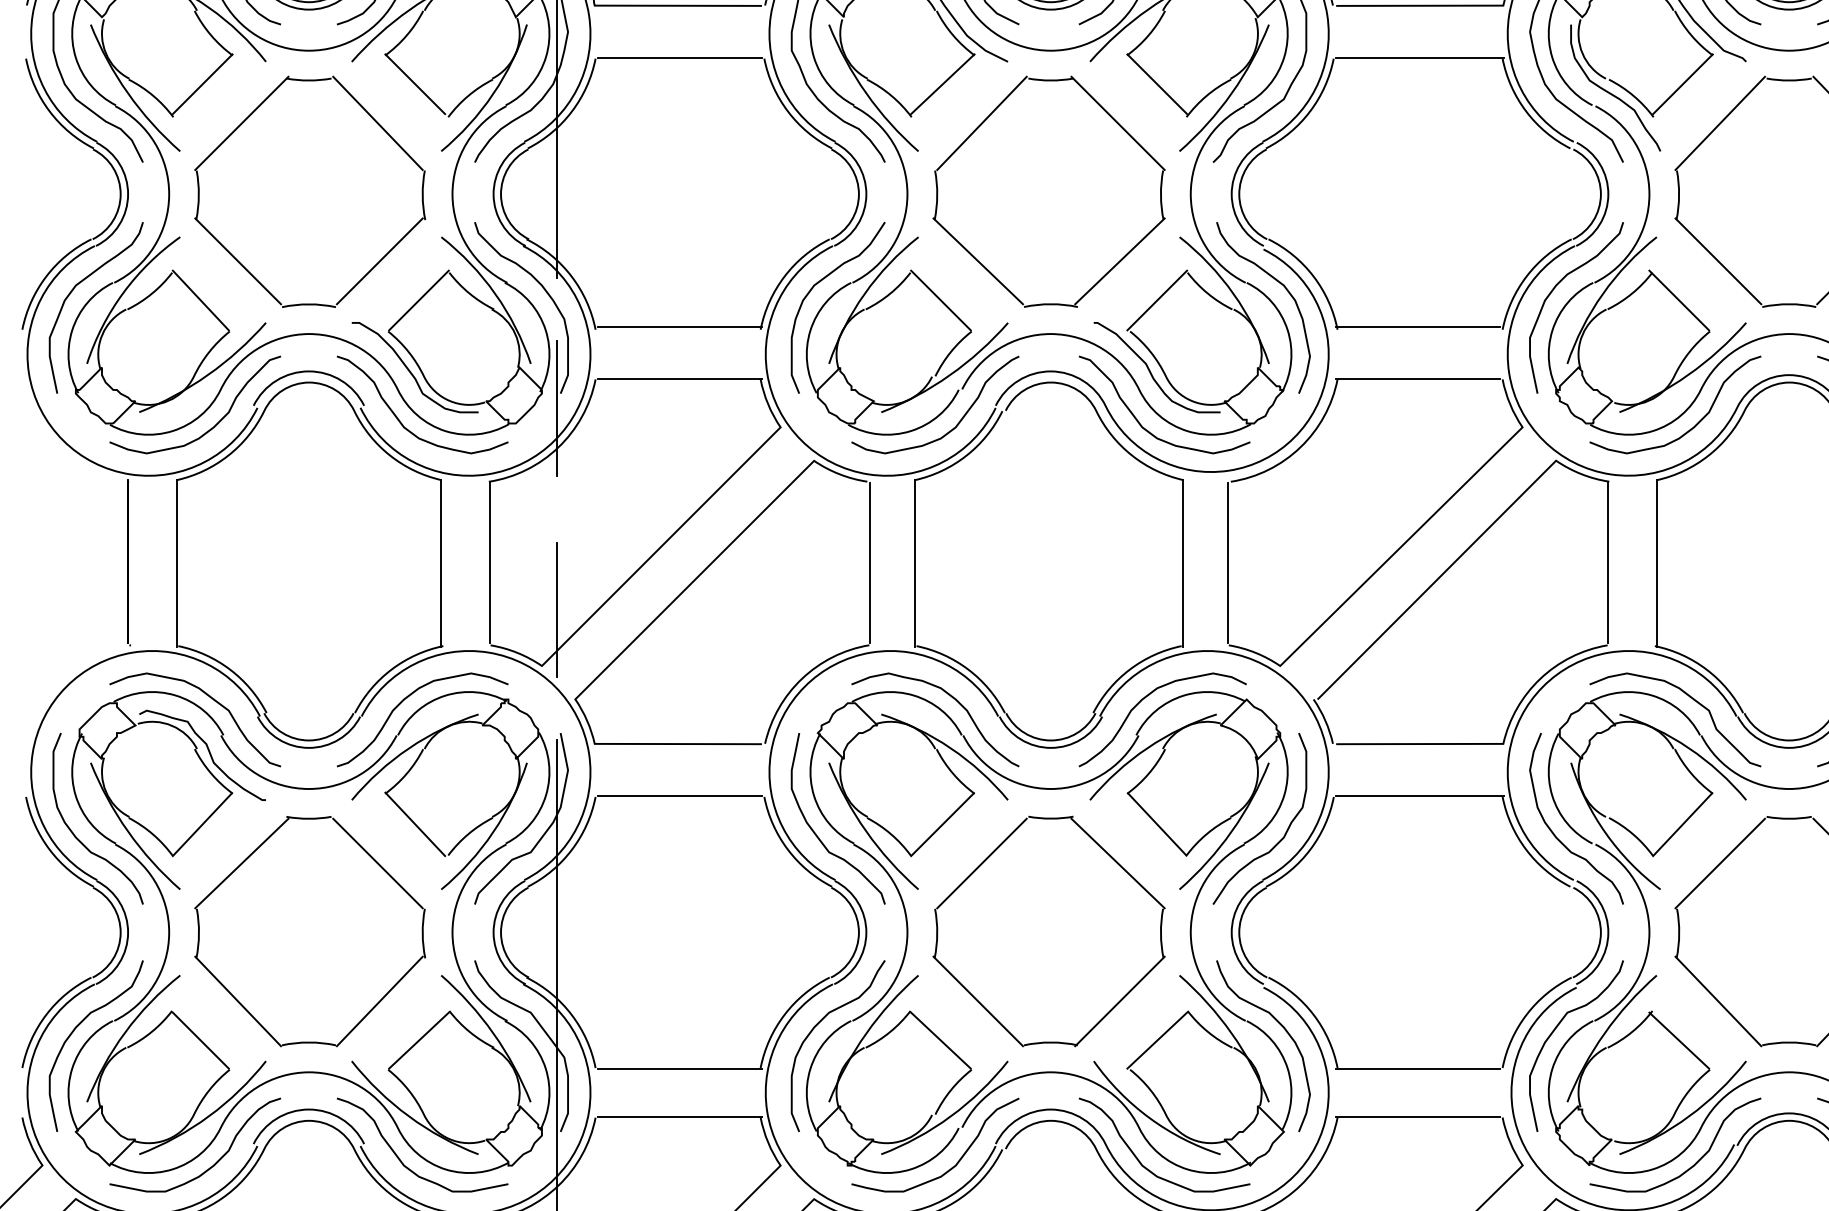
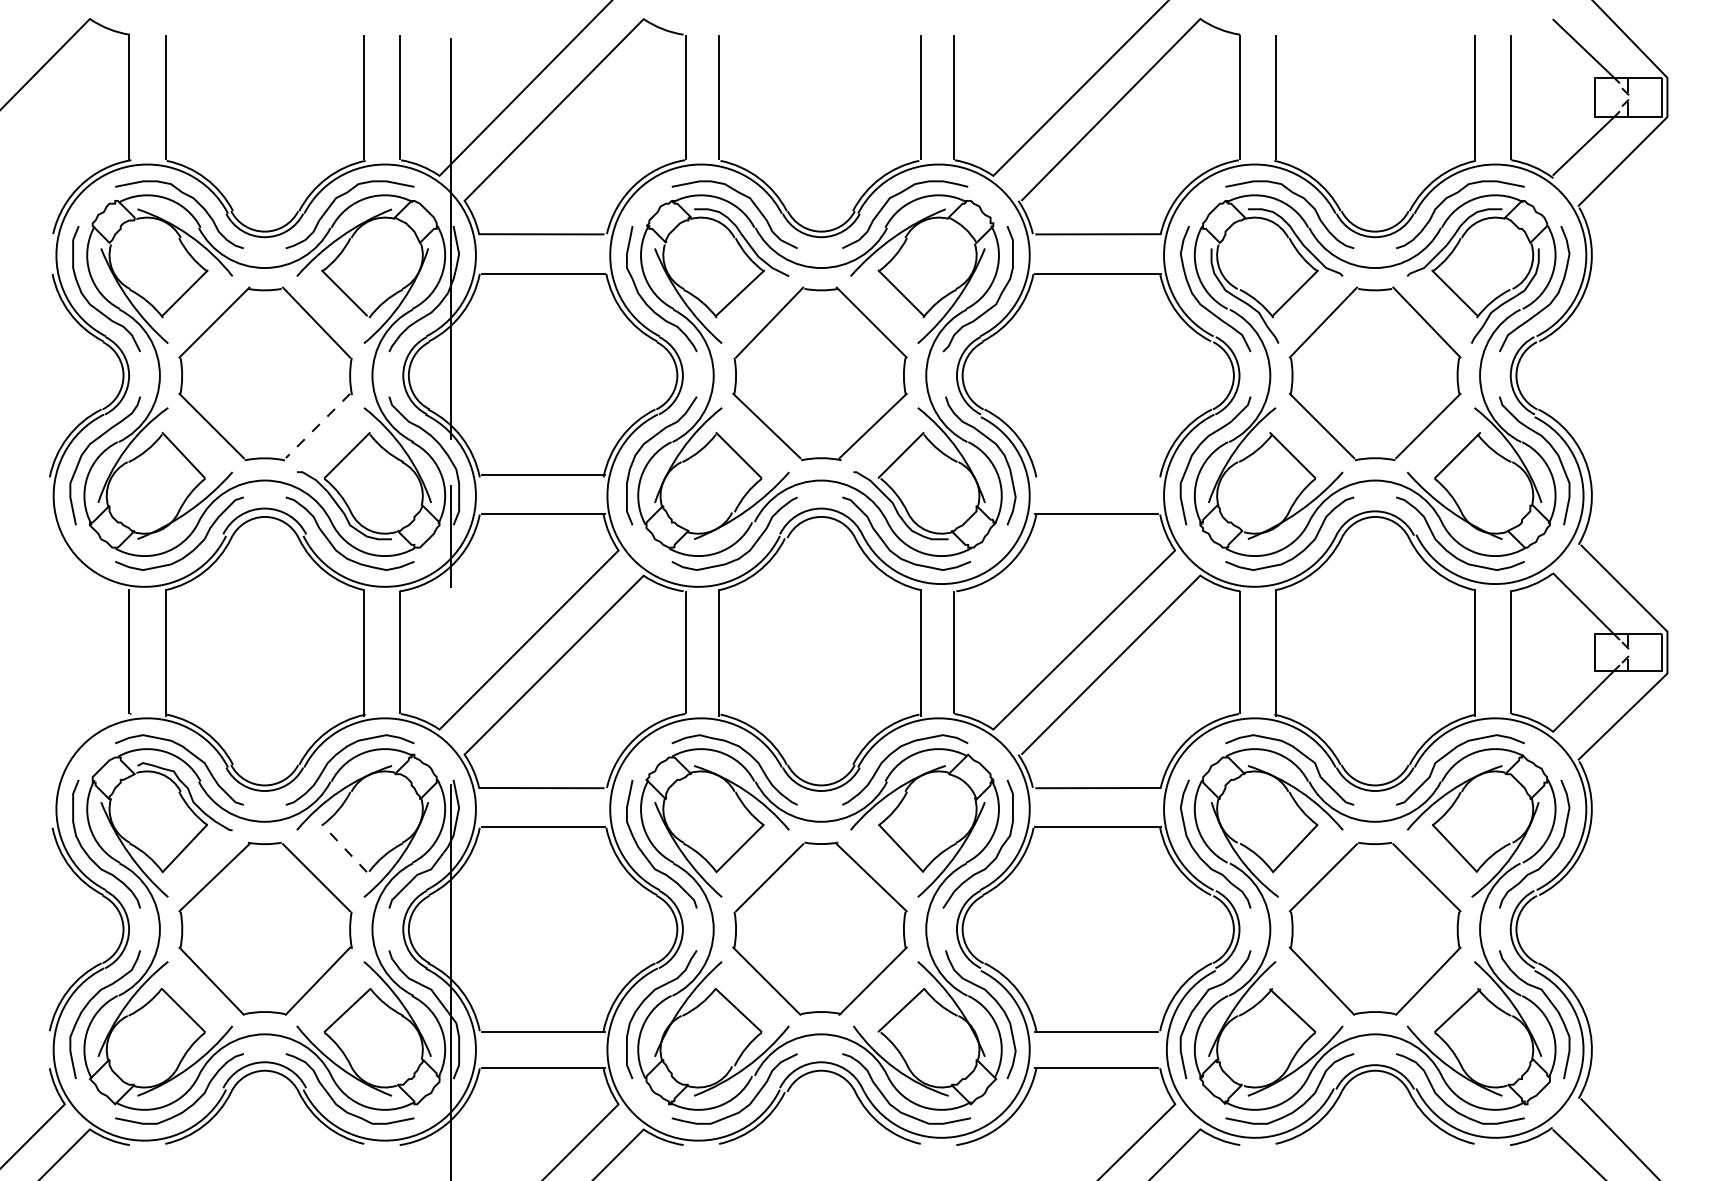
line: (379, 261) -> (317, 426), solid -> dashed
line: (1417, 325) -> (1096, 474), removed
line: (556, 609) -> (450, 687), removed
line: (415, 824) -> (344, 848), solid -> dashed

